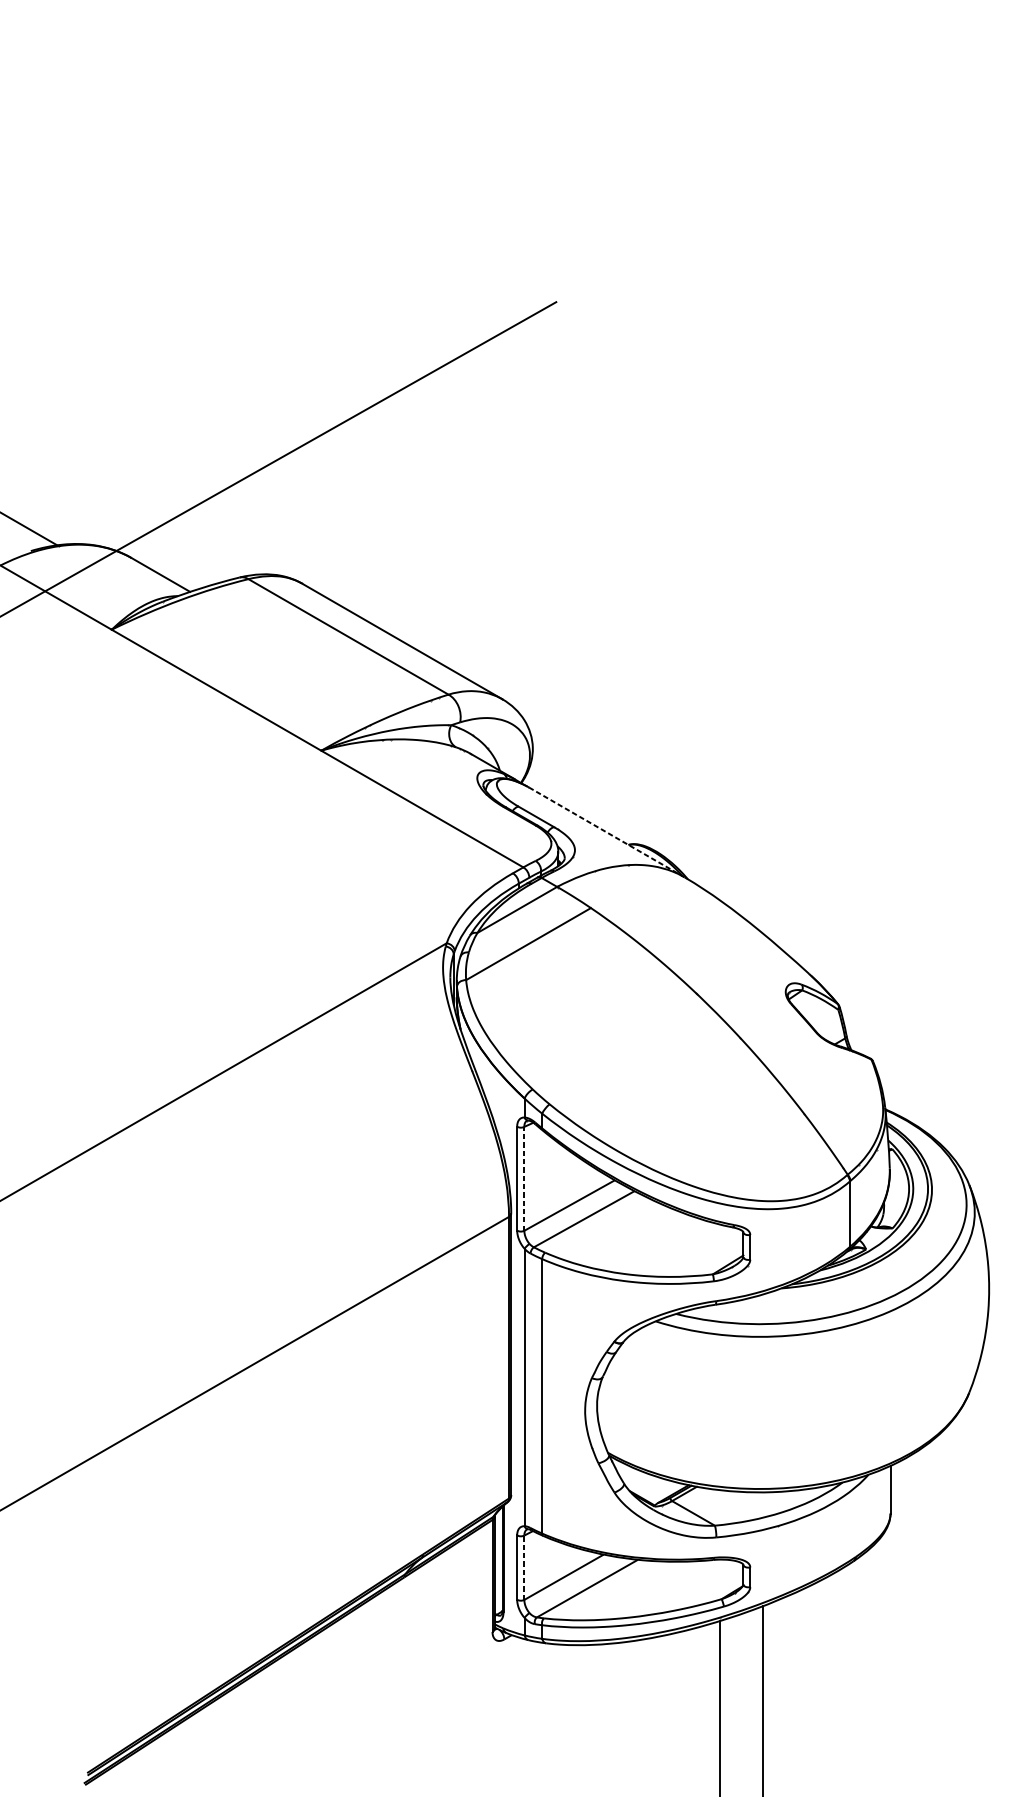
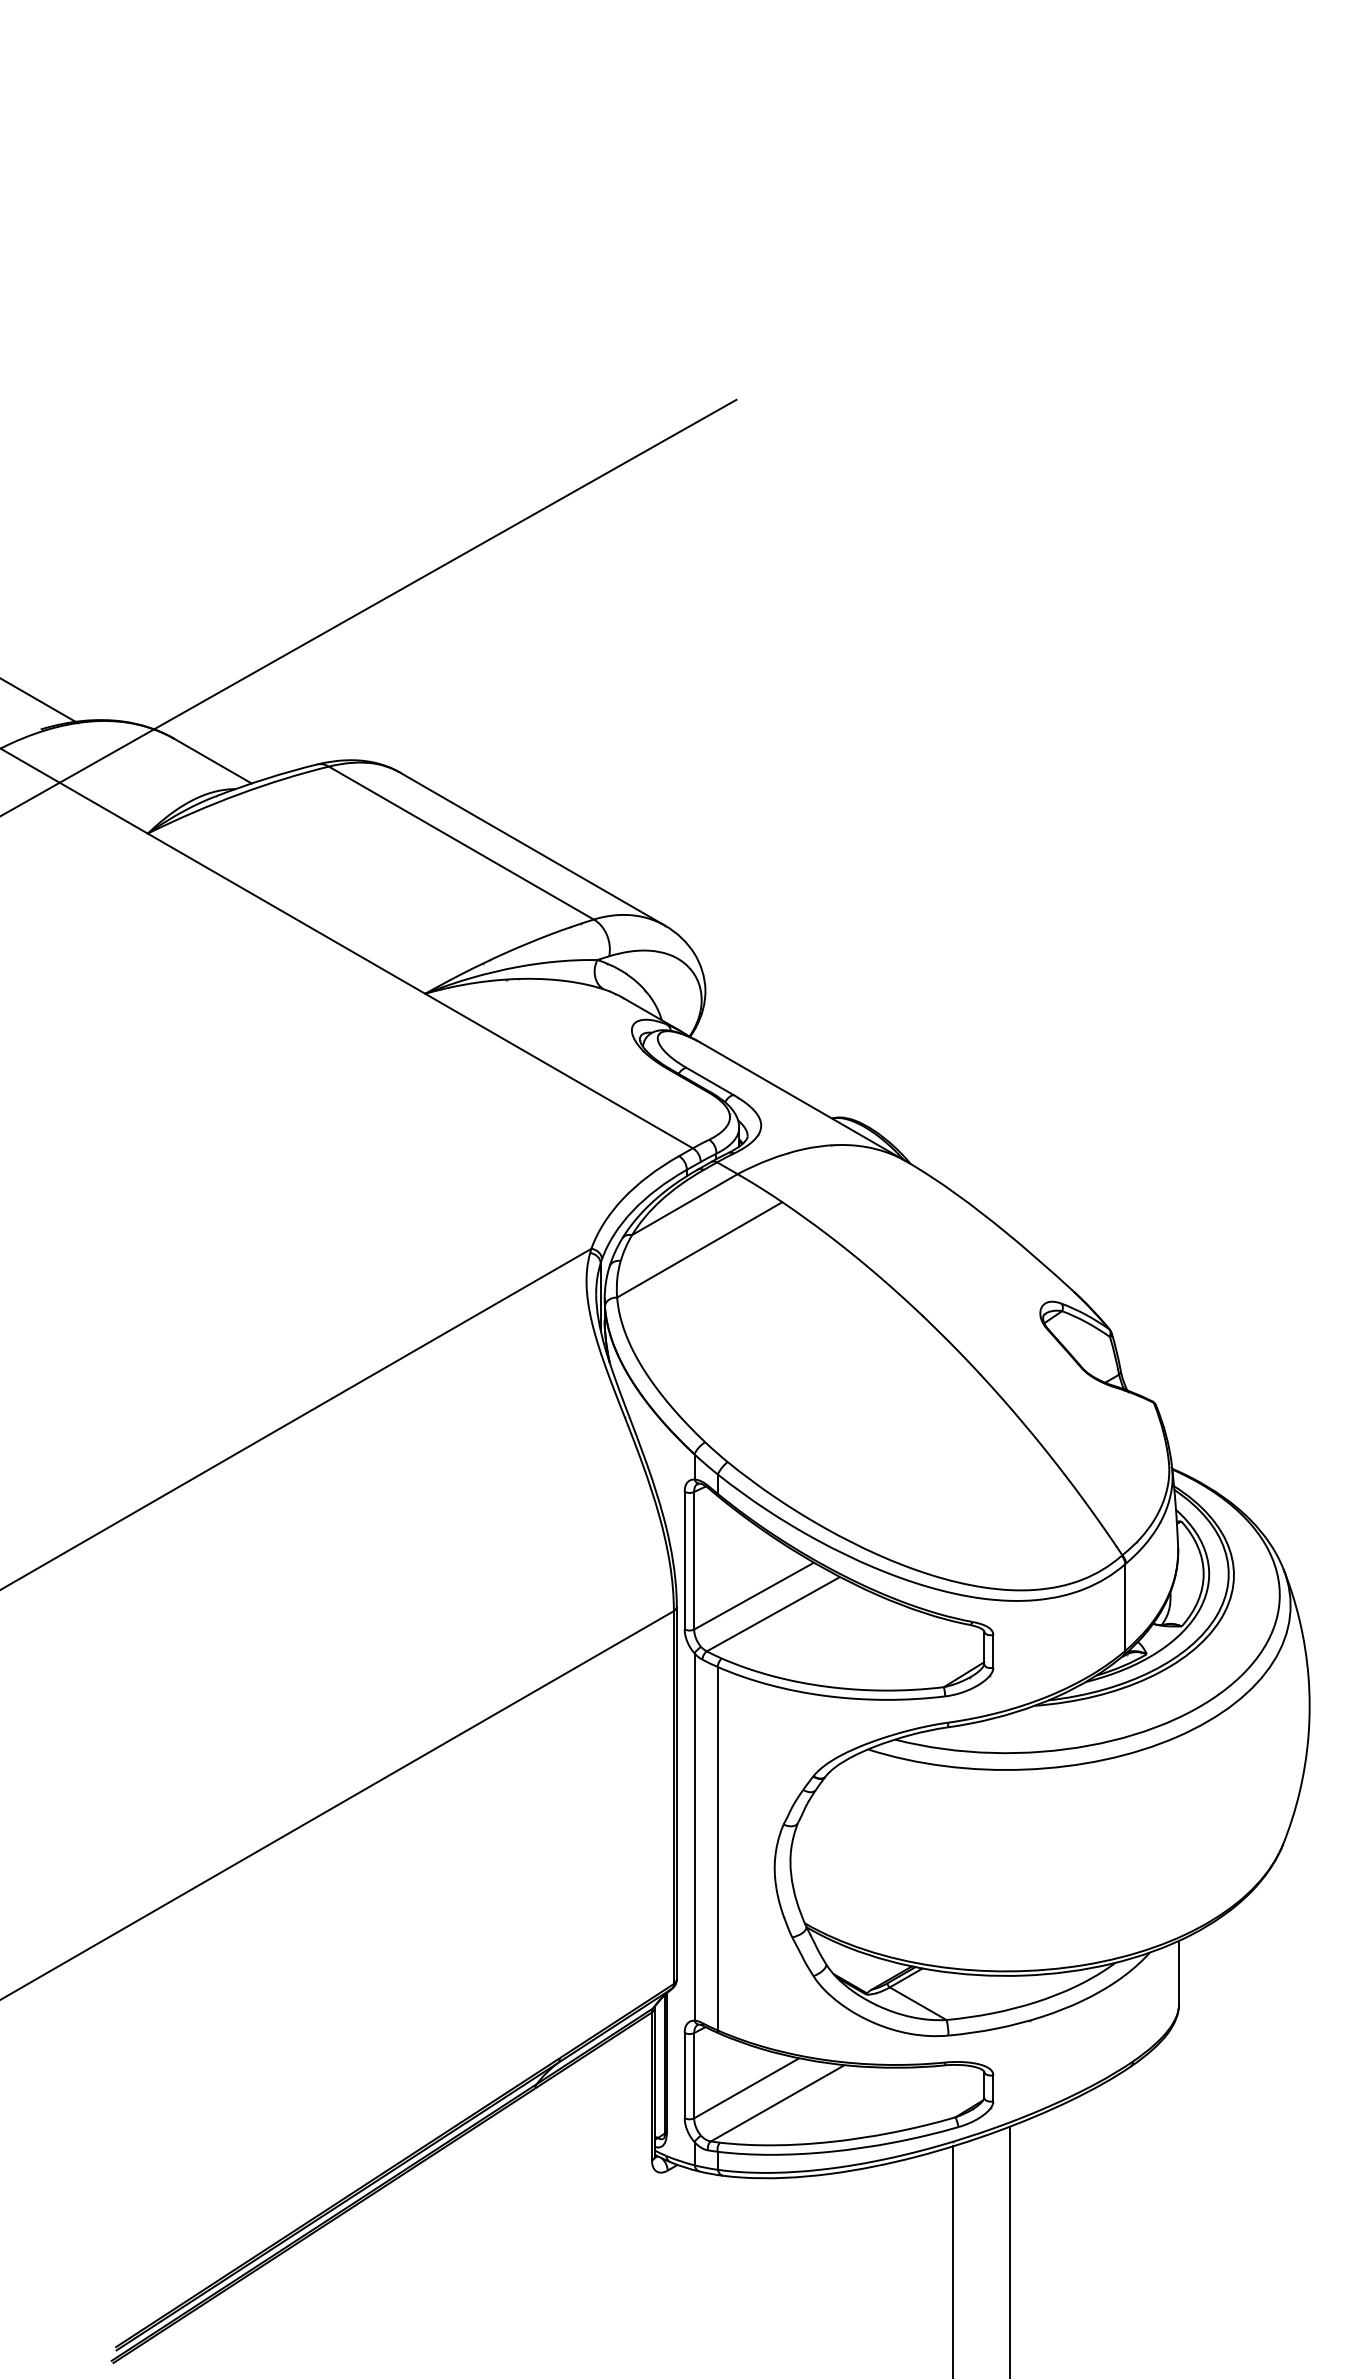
line: (606, 832) -> (803, 1101), dashed -> solid
line: (524, 1178) -> (694, 1560), dashed -> solid
line: (524, 1567) -> (694, 2075), dashed -> solid

